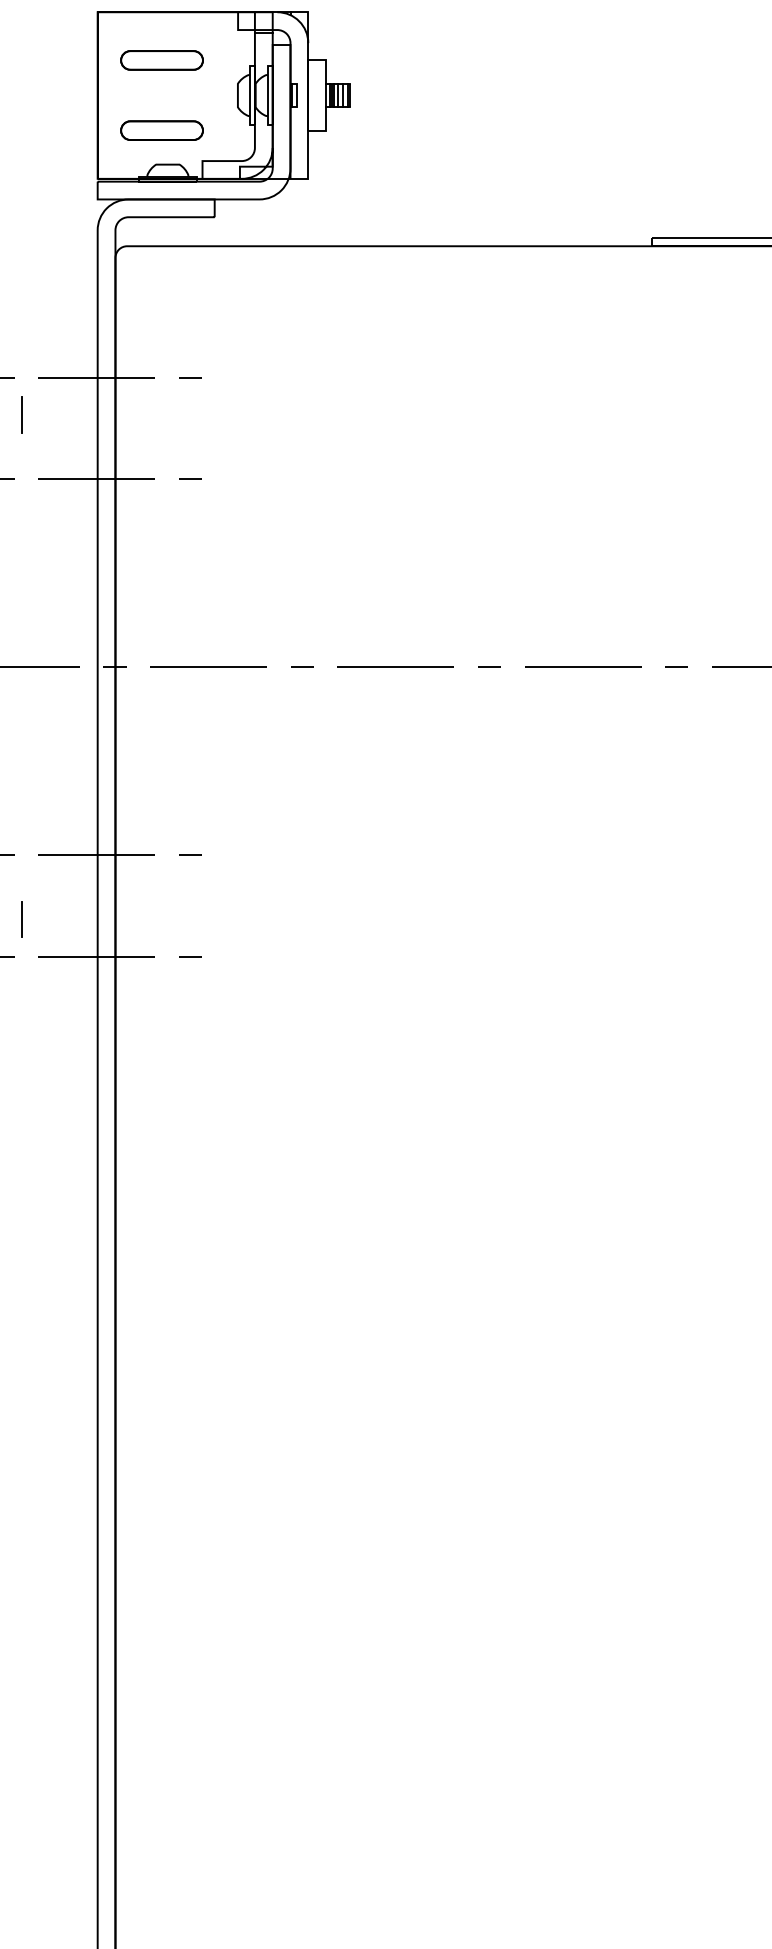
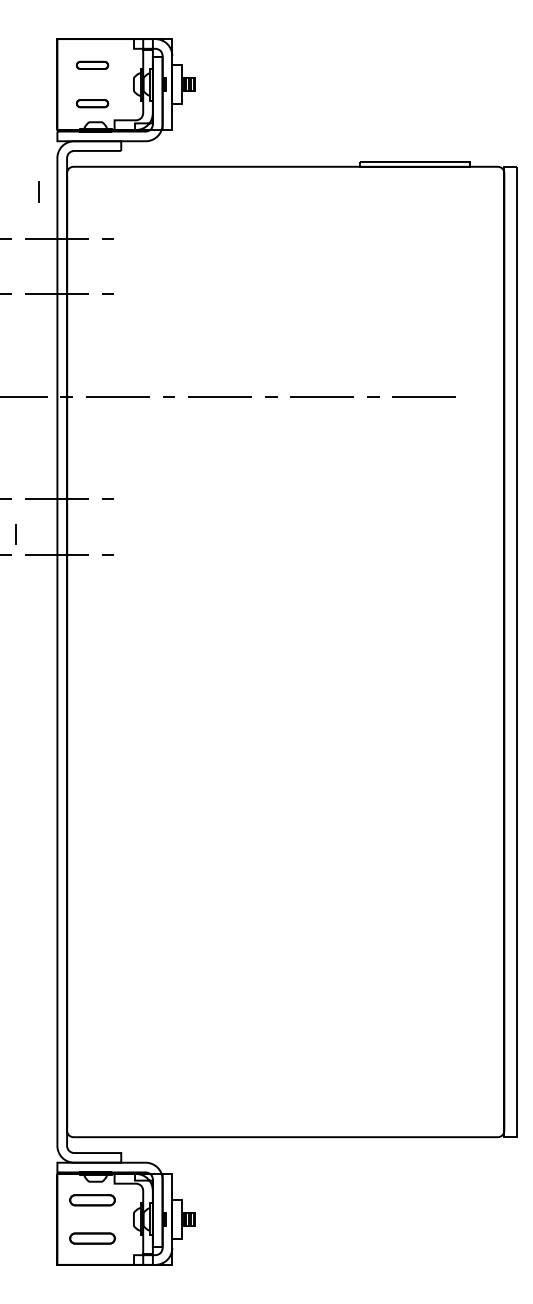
part: (162, 60) -> (92, 65), size x0.7
part: (162, 130) -> (92, 103), size x0.7
line: (20, 414) -> (38, 191), moved

